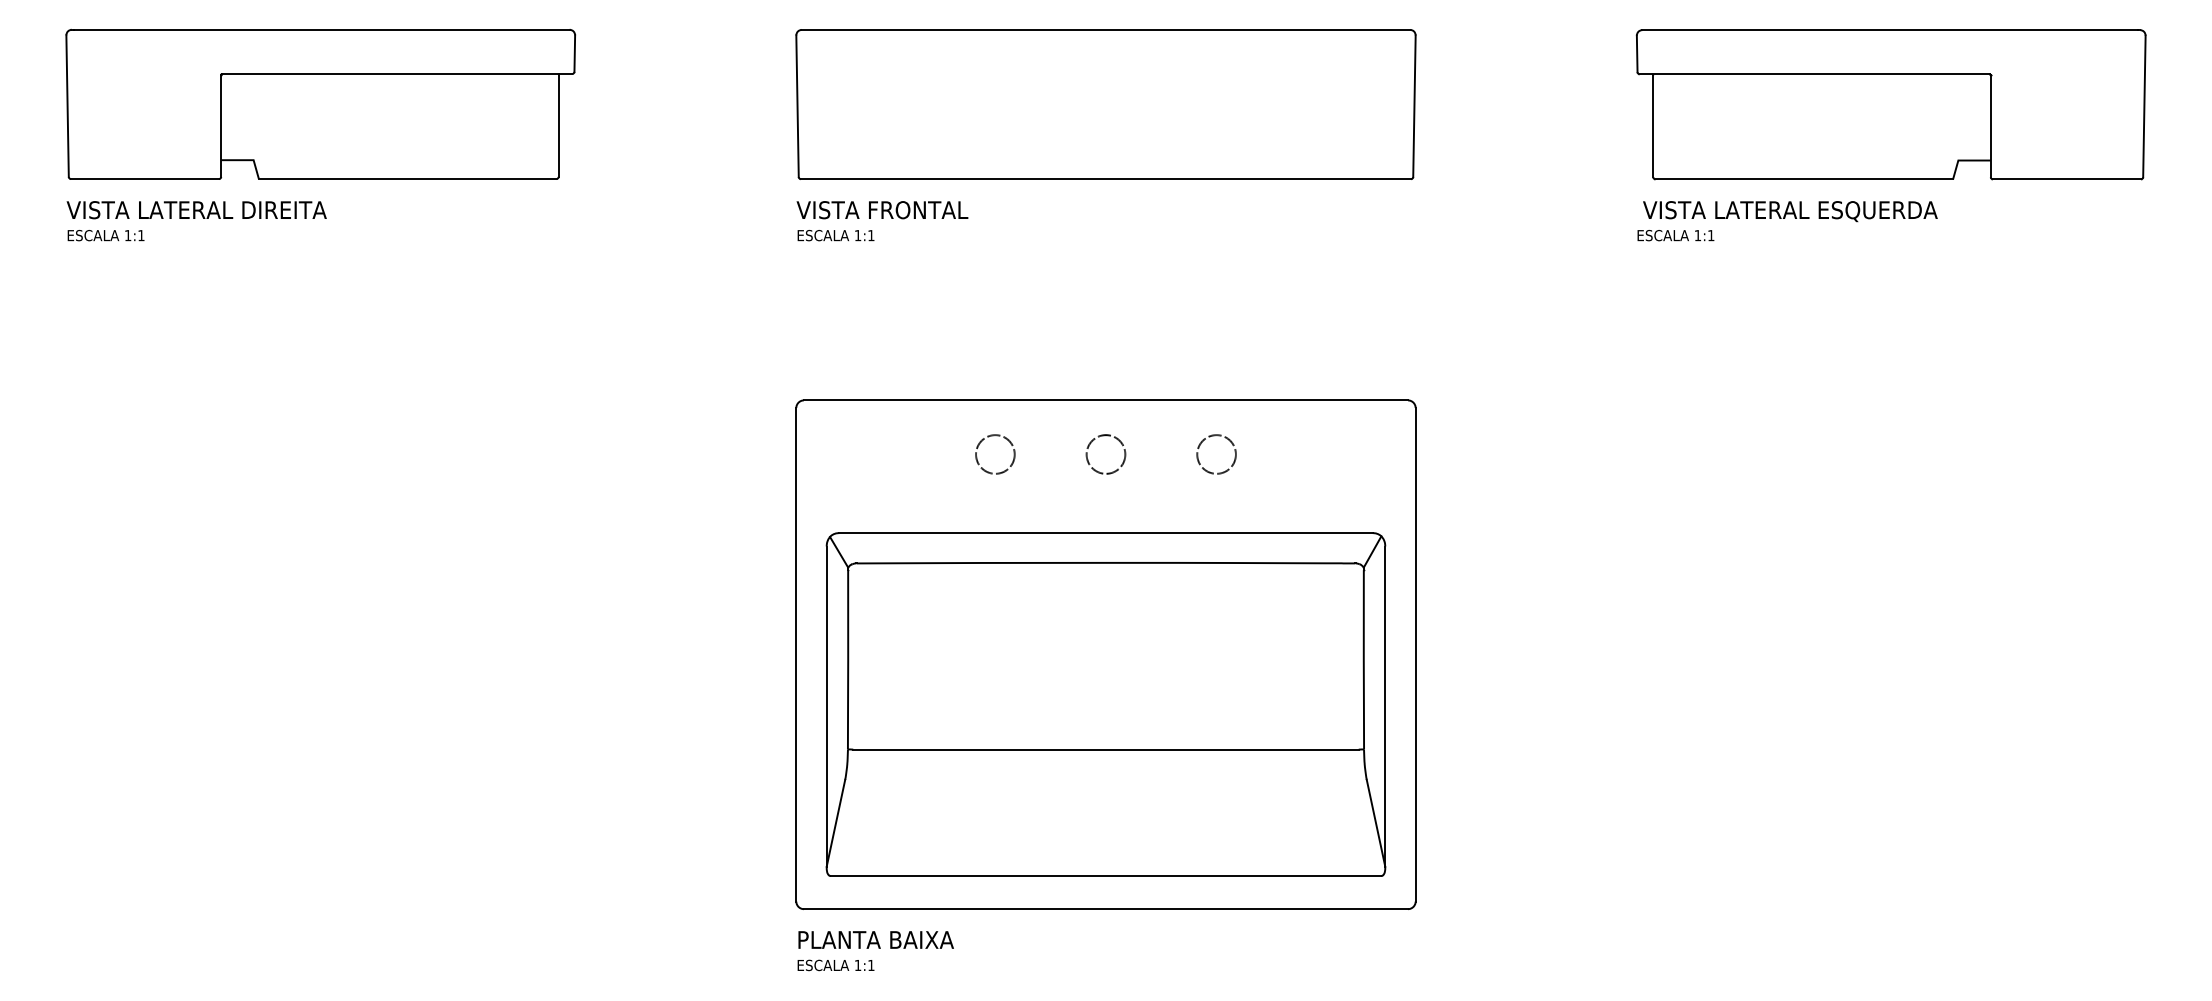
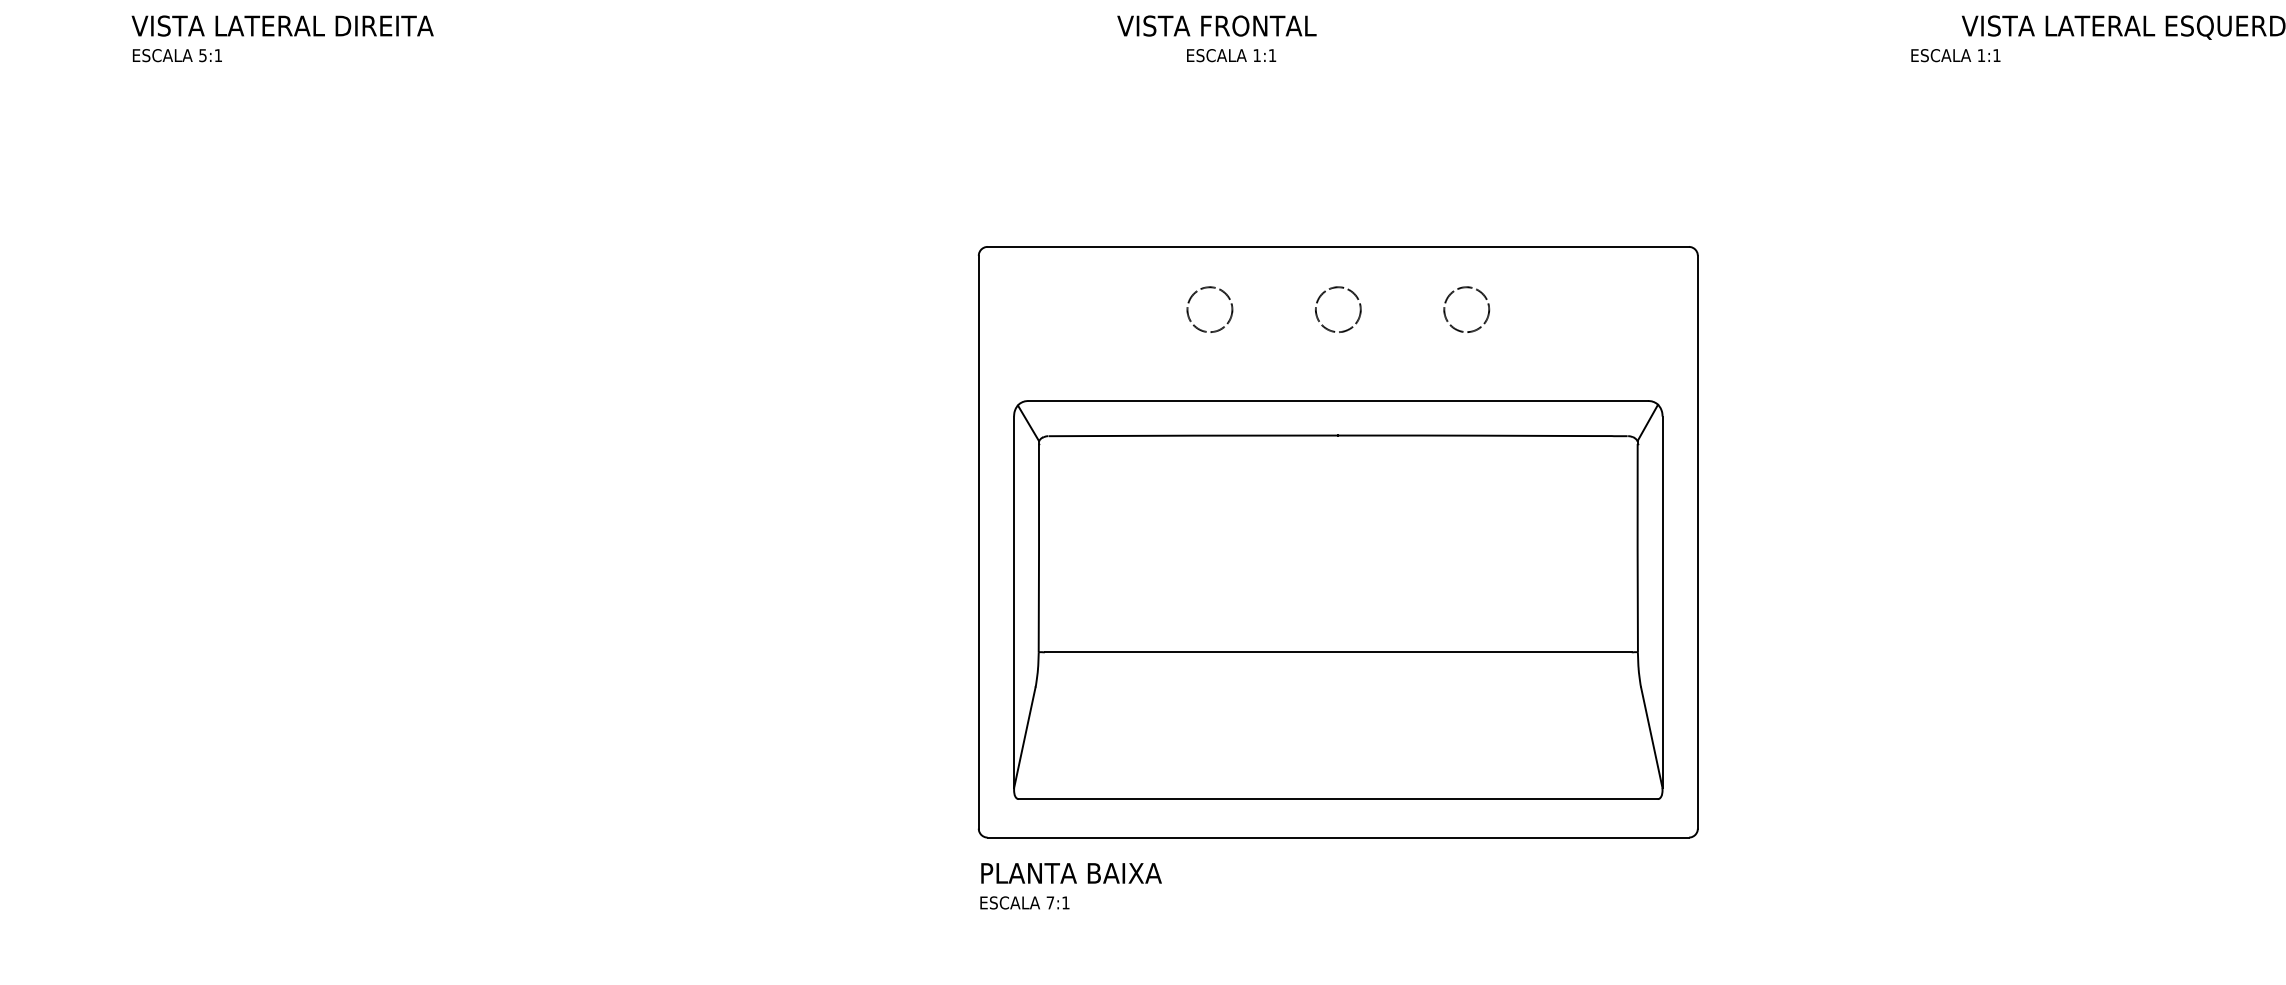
text: (882, 210) -> (1217, 26), moved
text: (127, 235) -> (202, 55), 1:1 -> 5:1
text: (835, 235) -> (1230, 55), moved
text: (1675, 235) -> (1955, 55), moved
text: (857, 965) -> (1049, 902), 1:1 -> 7:1

